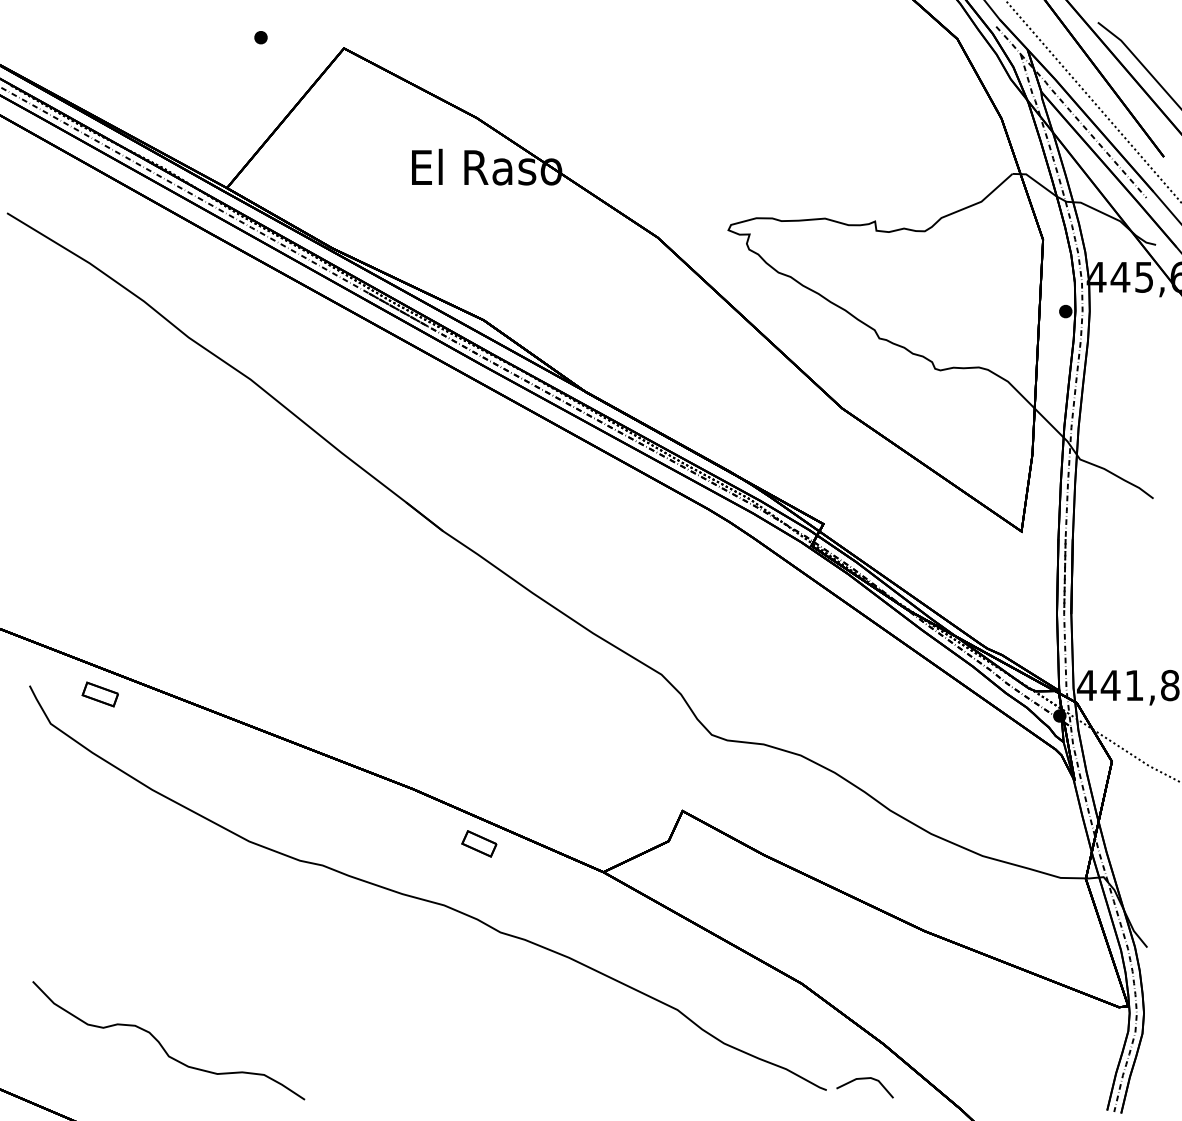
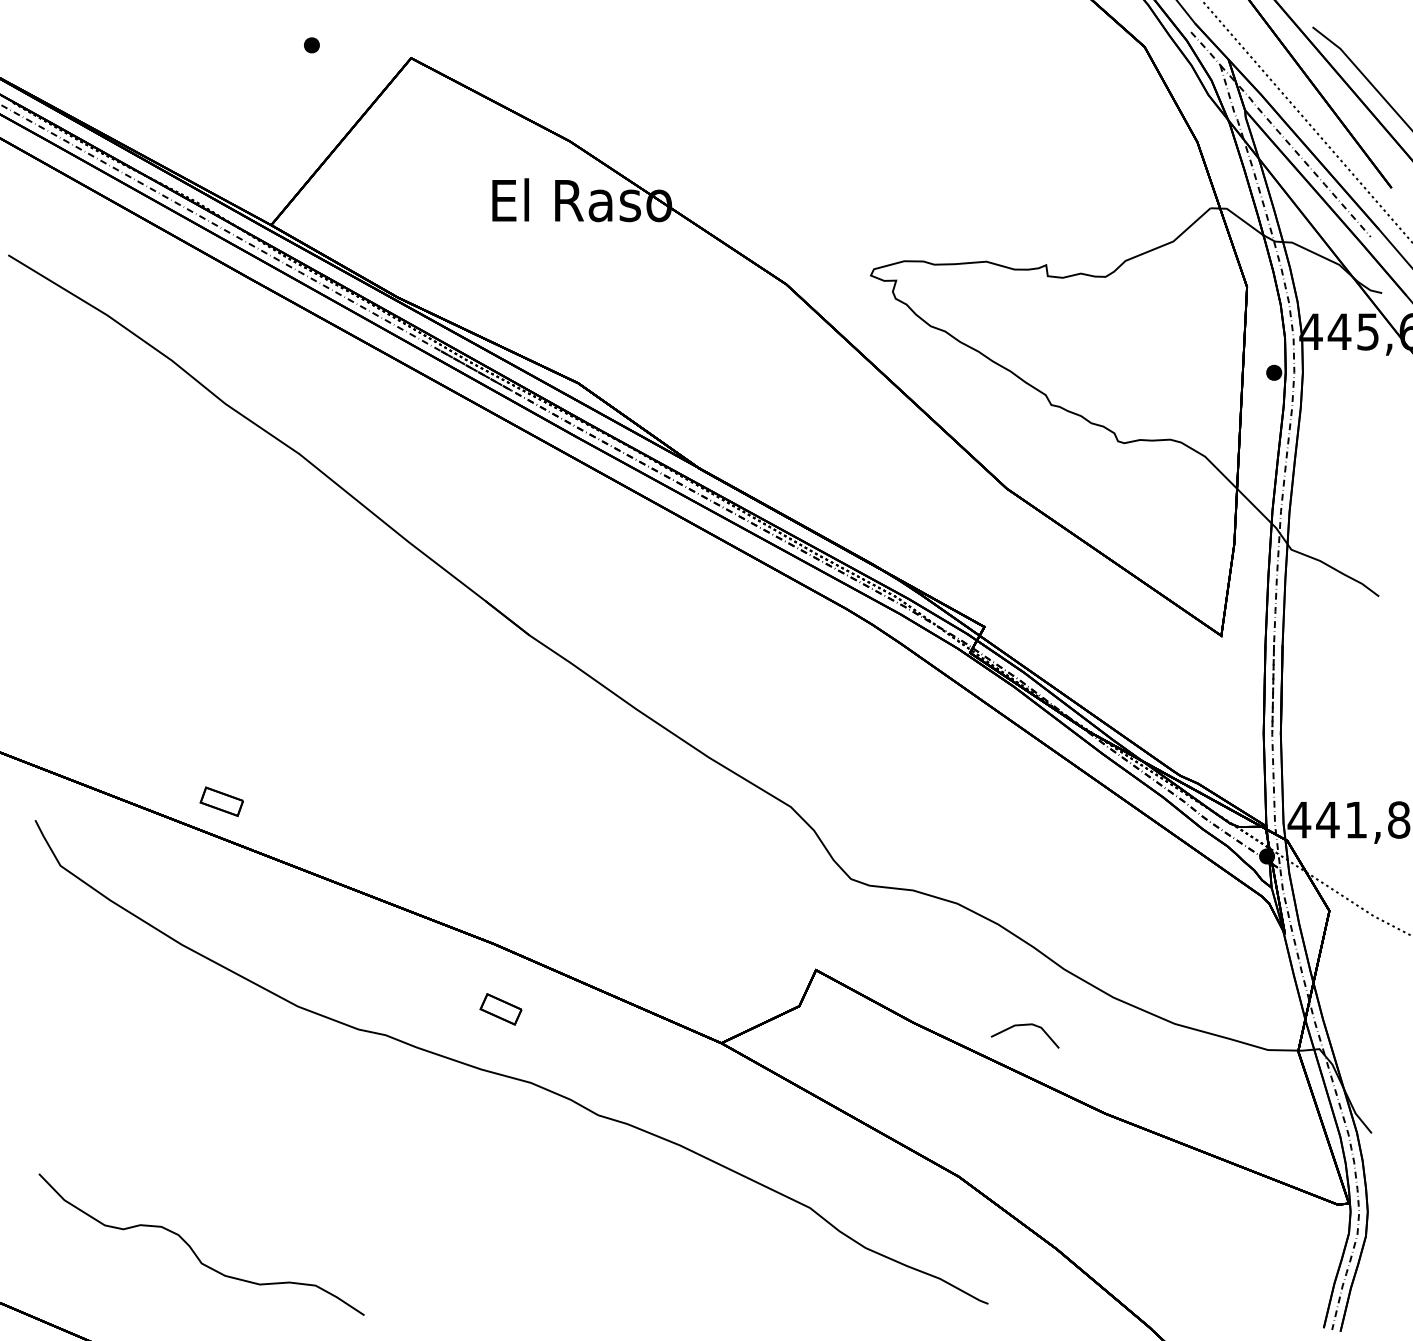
part: (100, 694) -> (221, 801), moved
part: (478, 844) -> (500, 1009), moved
line: (864, 1079) -> (1024, 1025), moved

